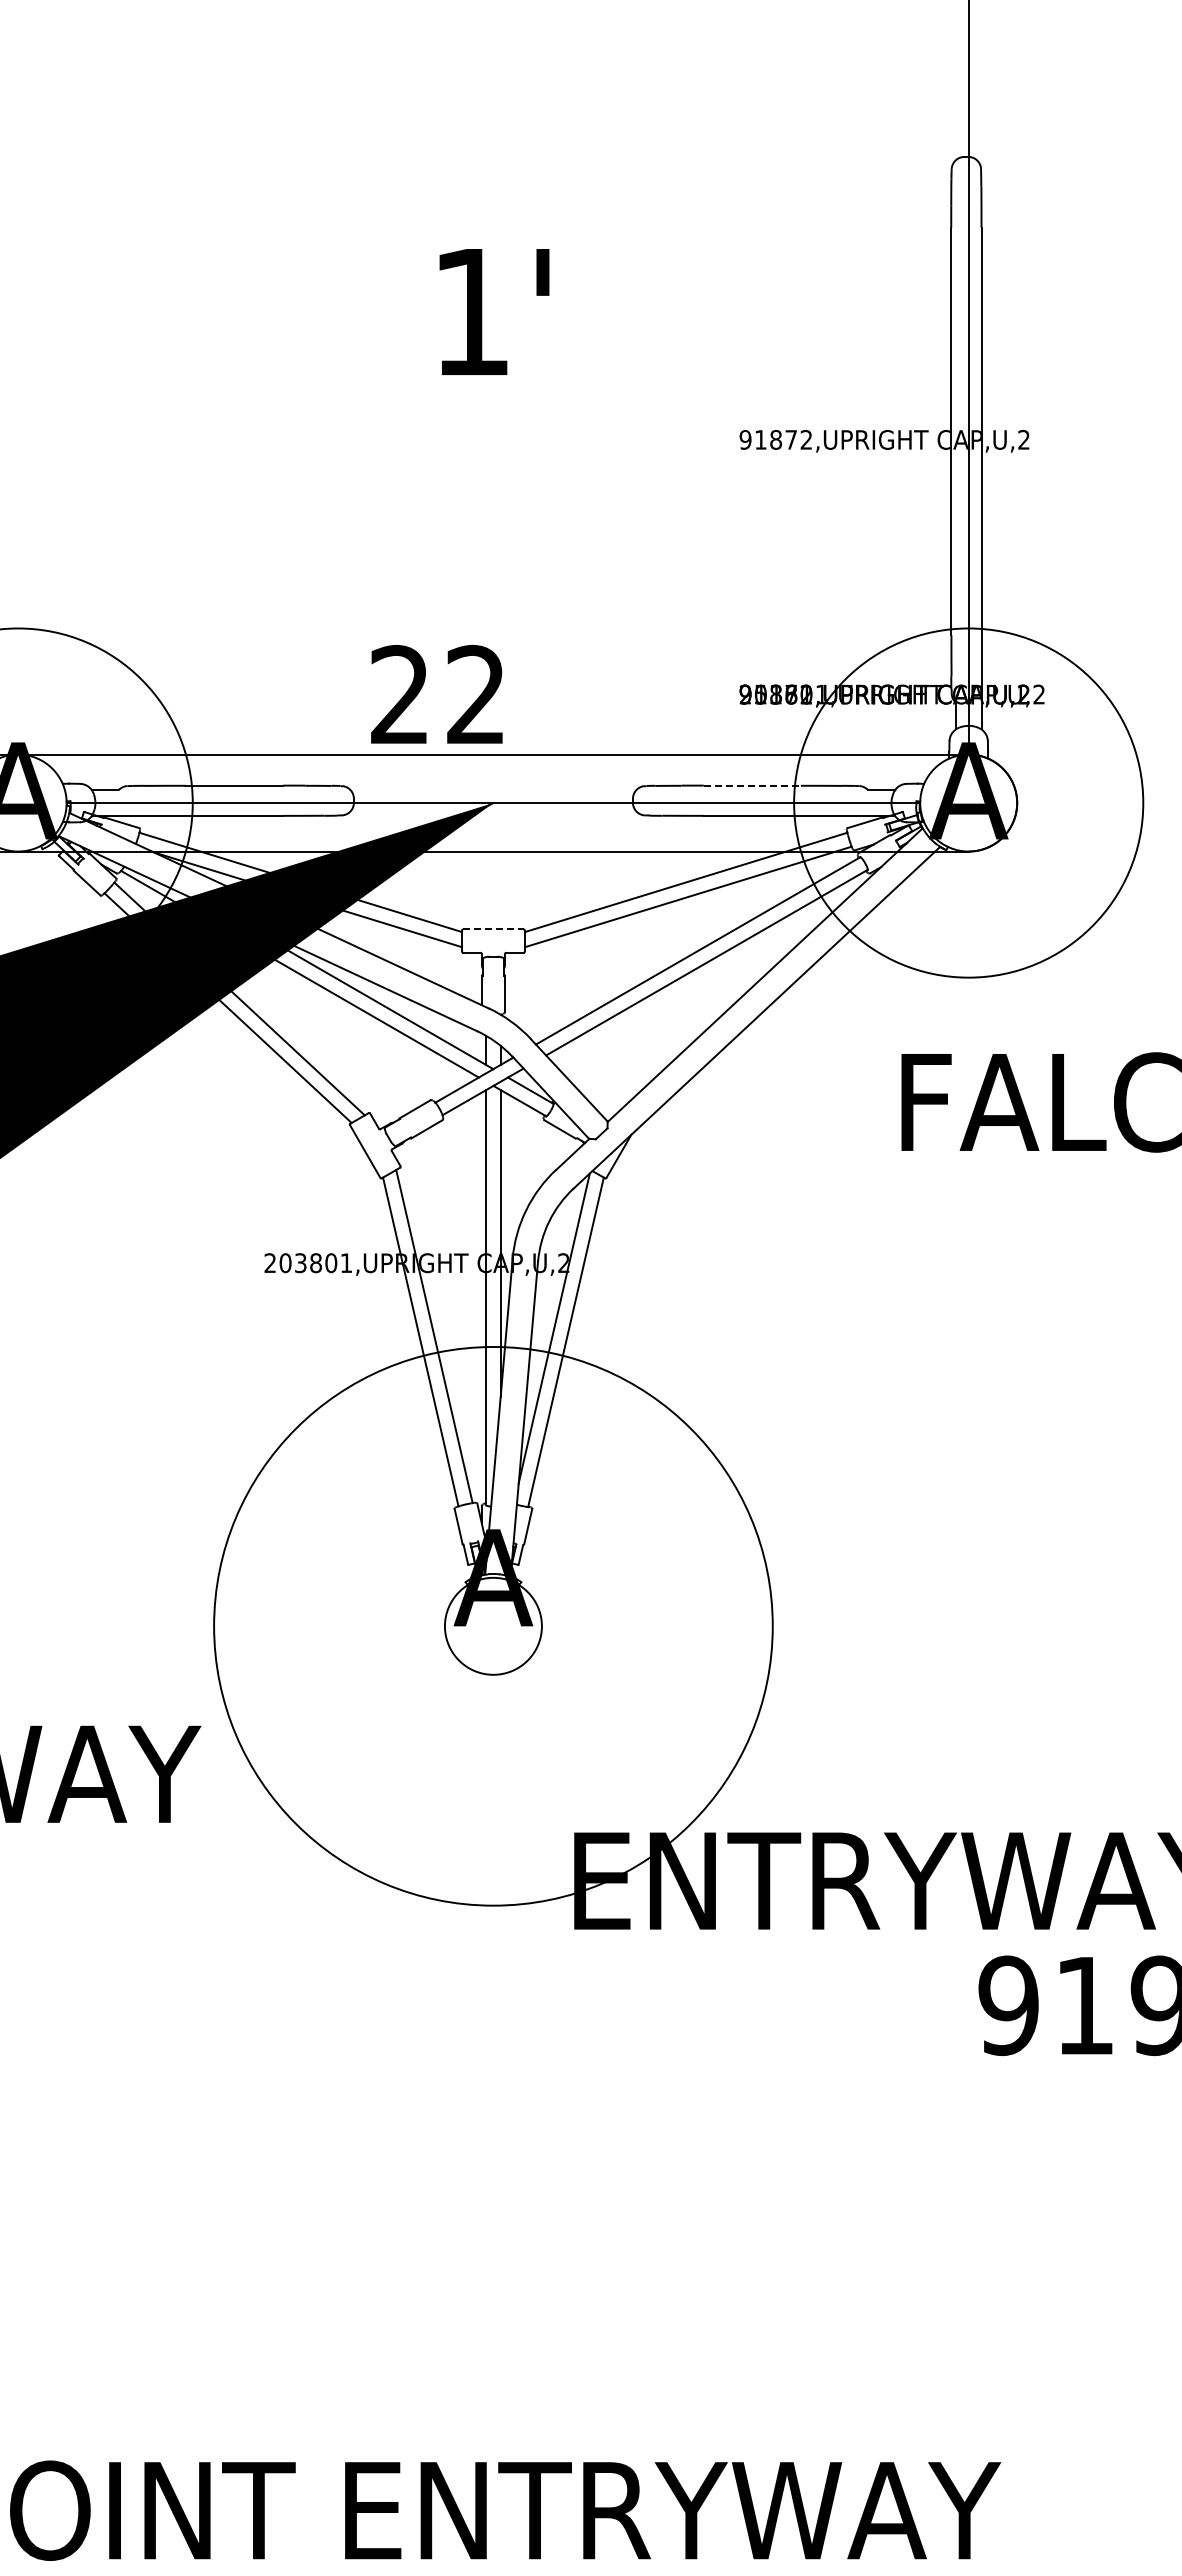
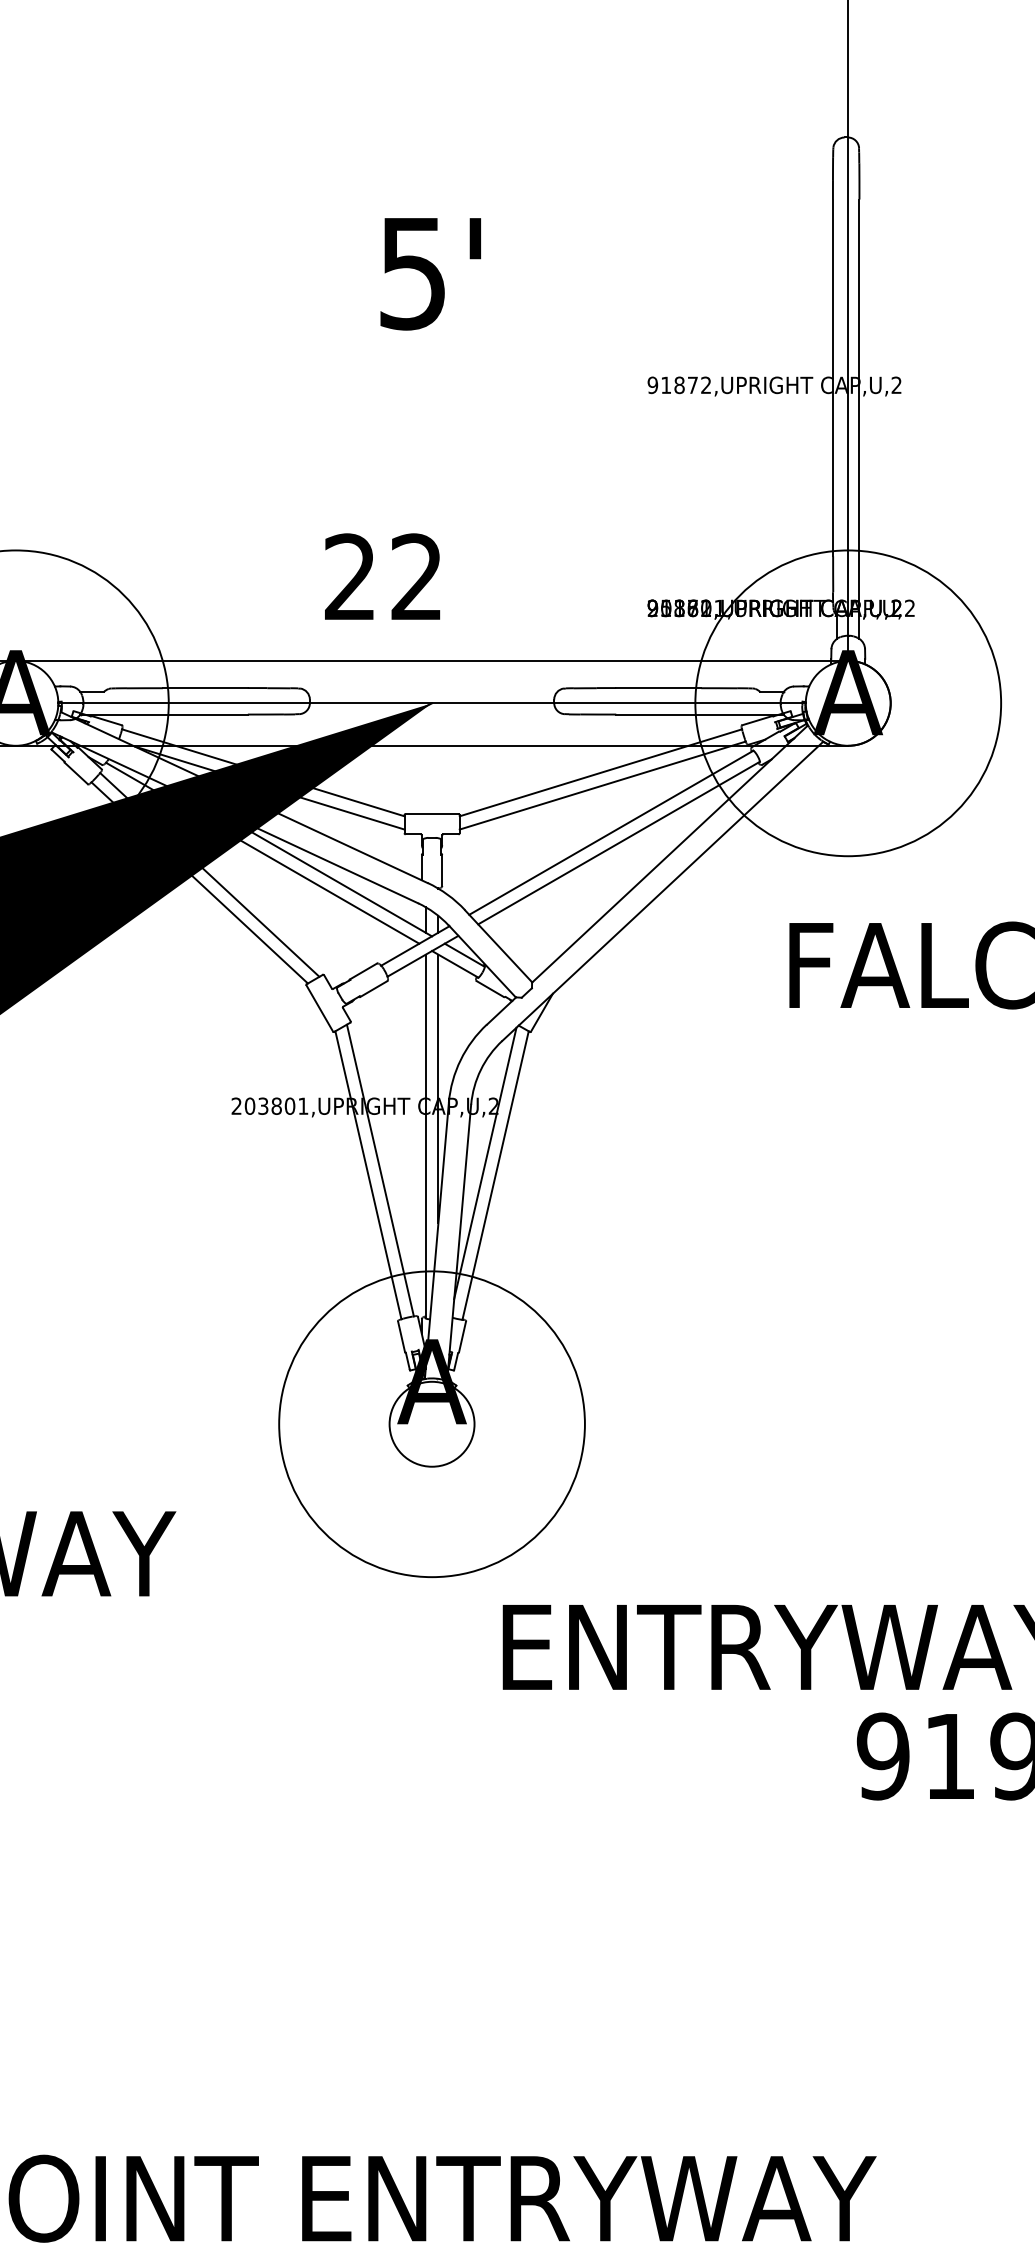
text: (470, 313) -> (411, 274), 1' -> 5'
text: (436, 694) -> (382, 576), moved
line: (752, 785) -> (658, 687), dashed -> solid
line: (493, 929) -> (432, 814), dashed -> solid
circle: (493, 1625) -> (432, 1423), size x0.62

